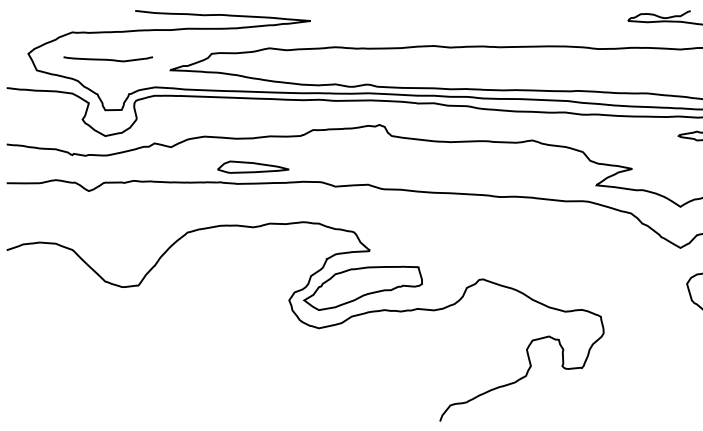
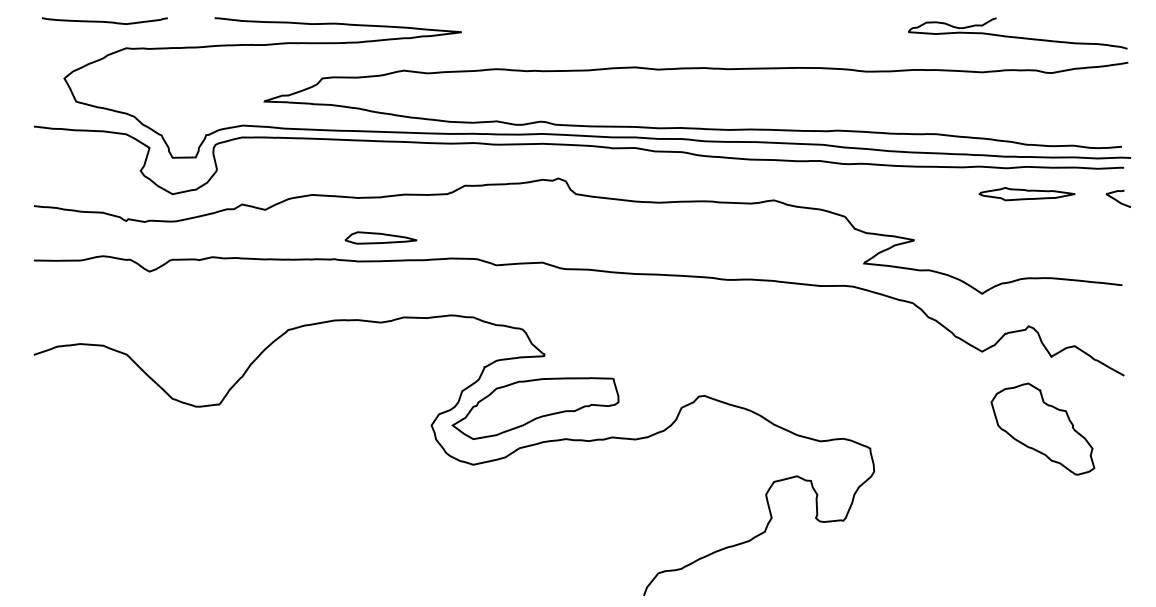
curve: (108, 59) -> (104, 21), moved
part: (252, 166) -> (380, 237), size x0.71

